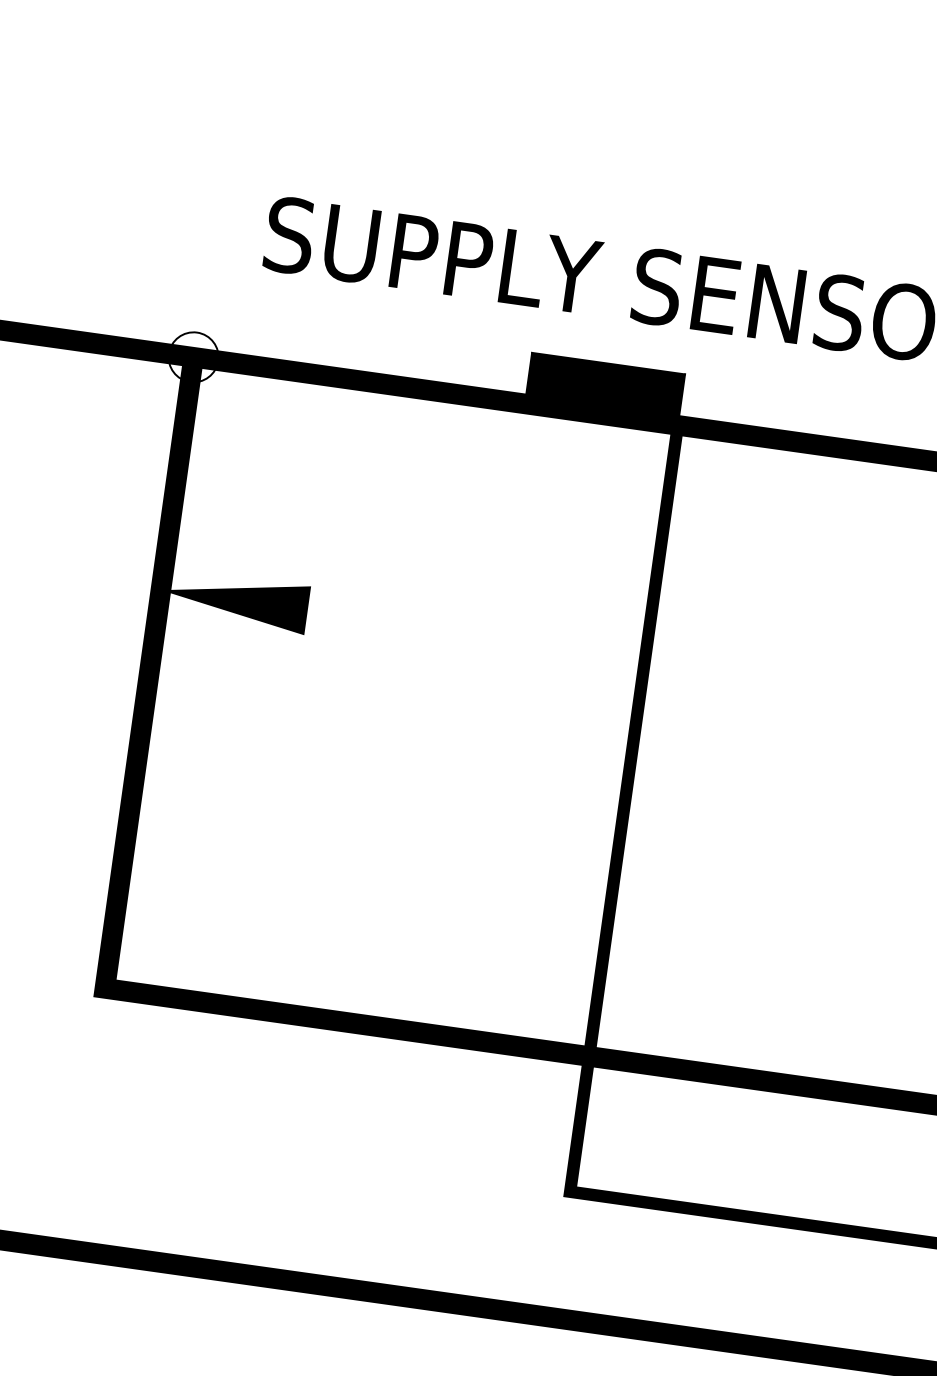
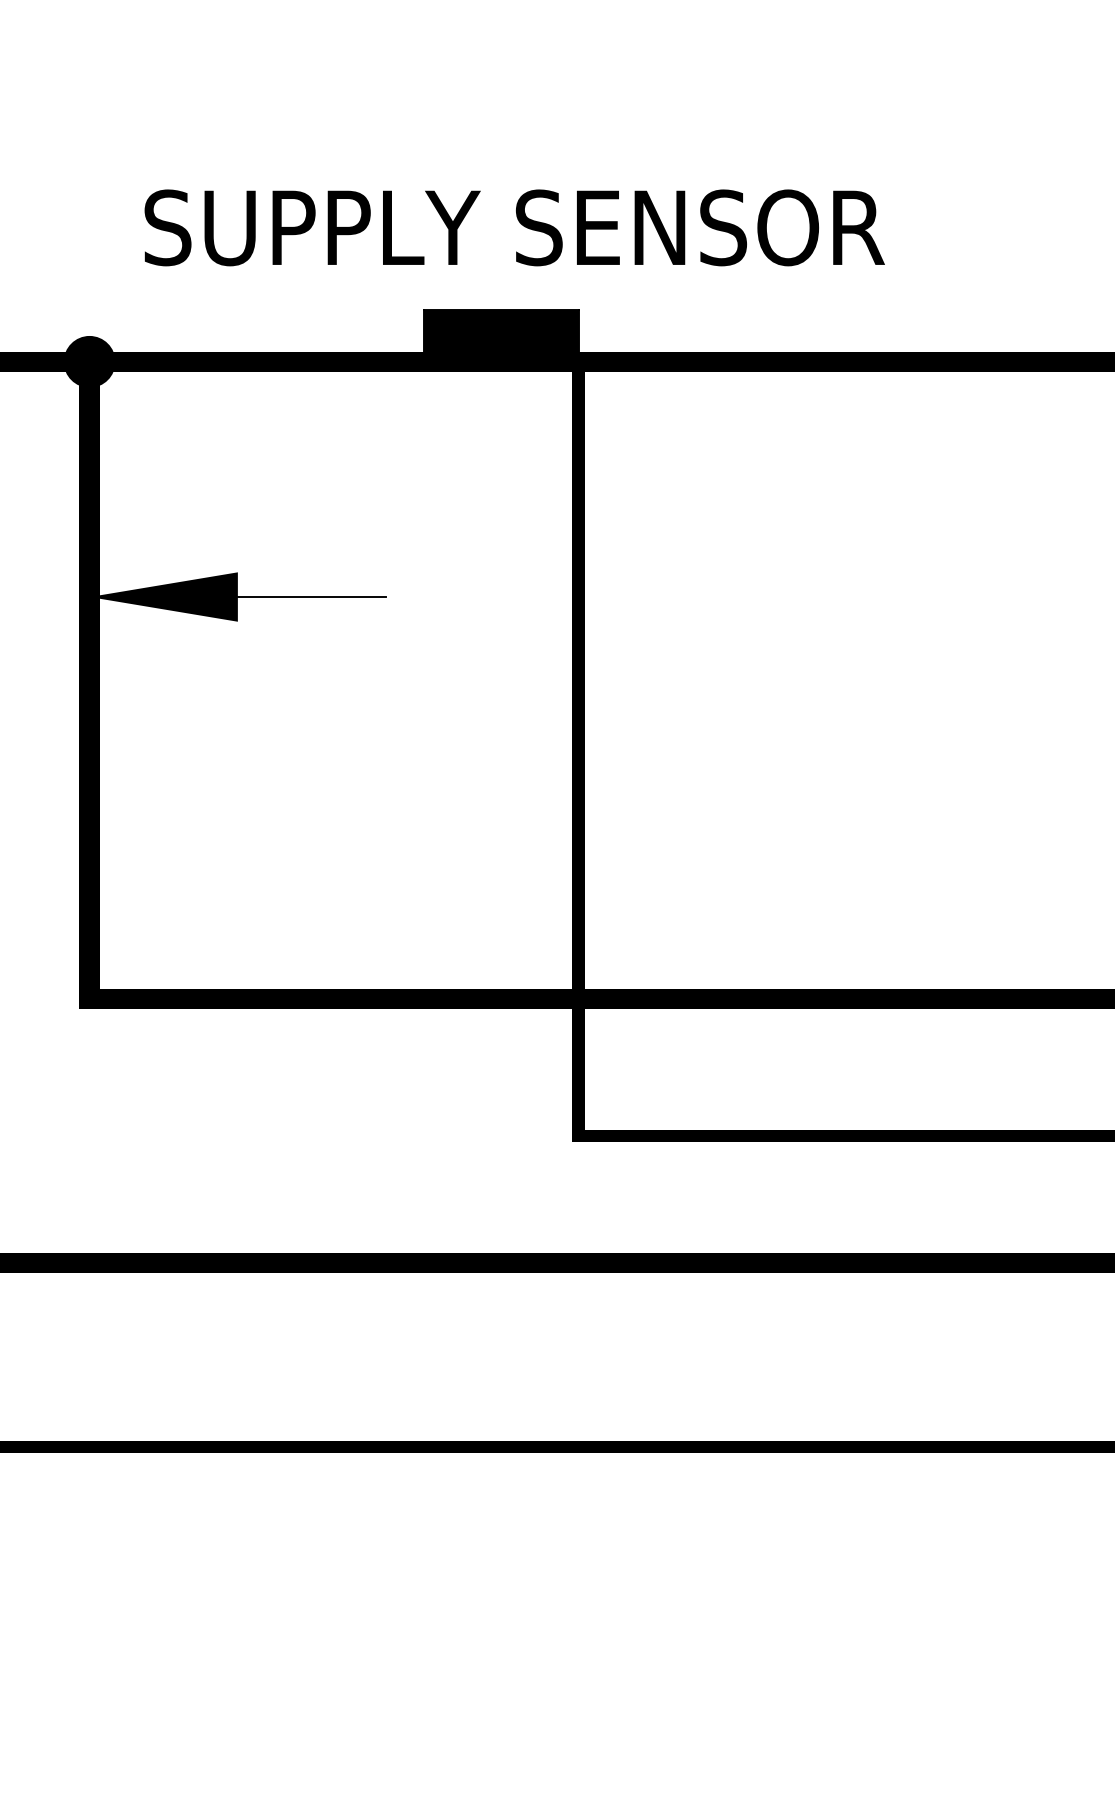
fill: (193, 356) -> (89, 361), added
line: (380, 621) -> (311, 597), added

